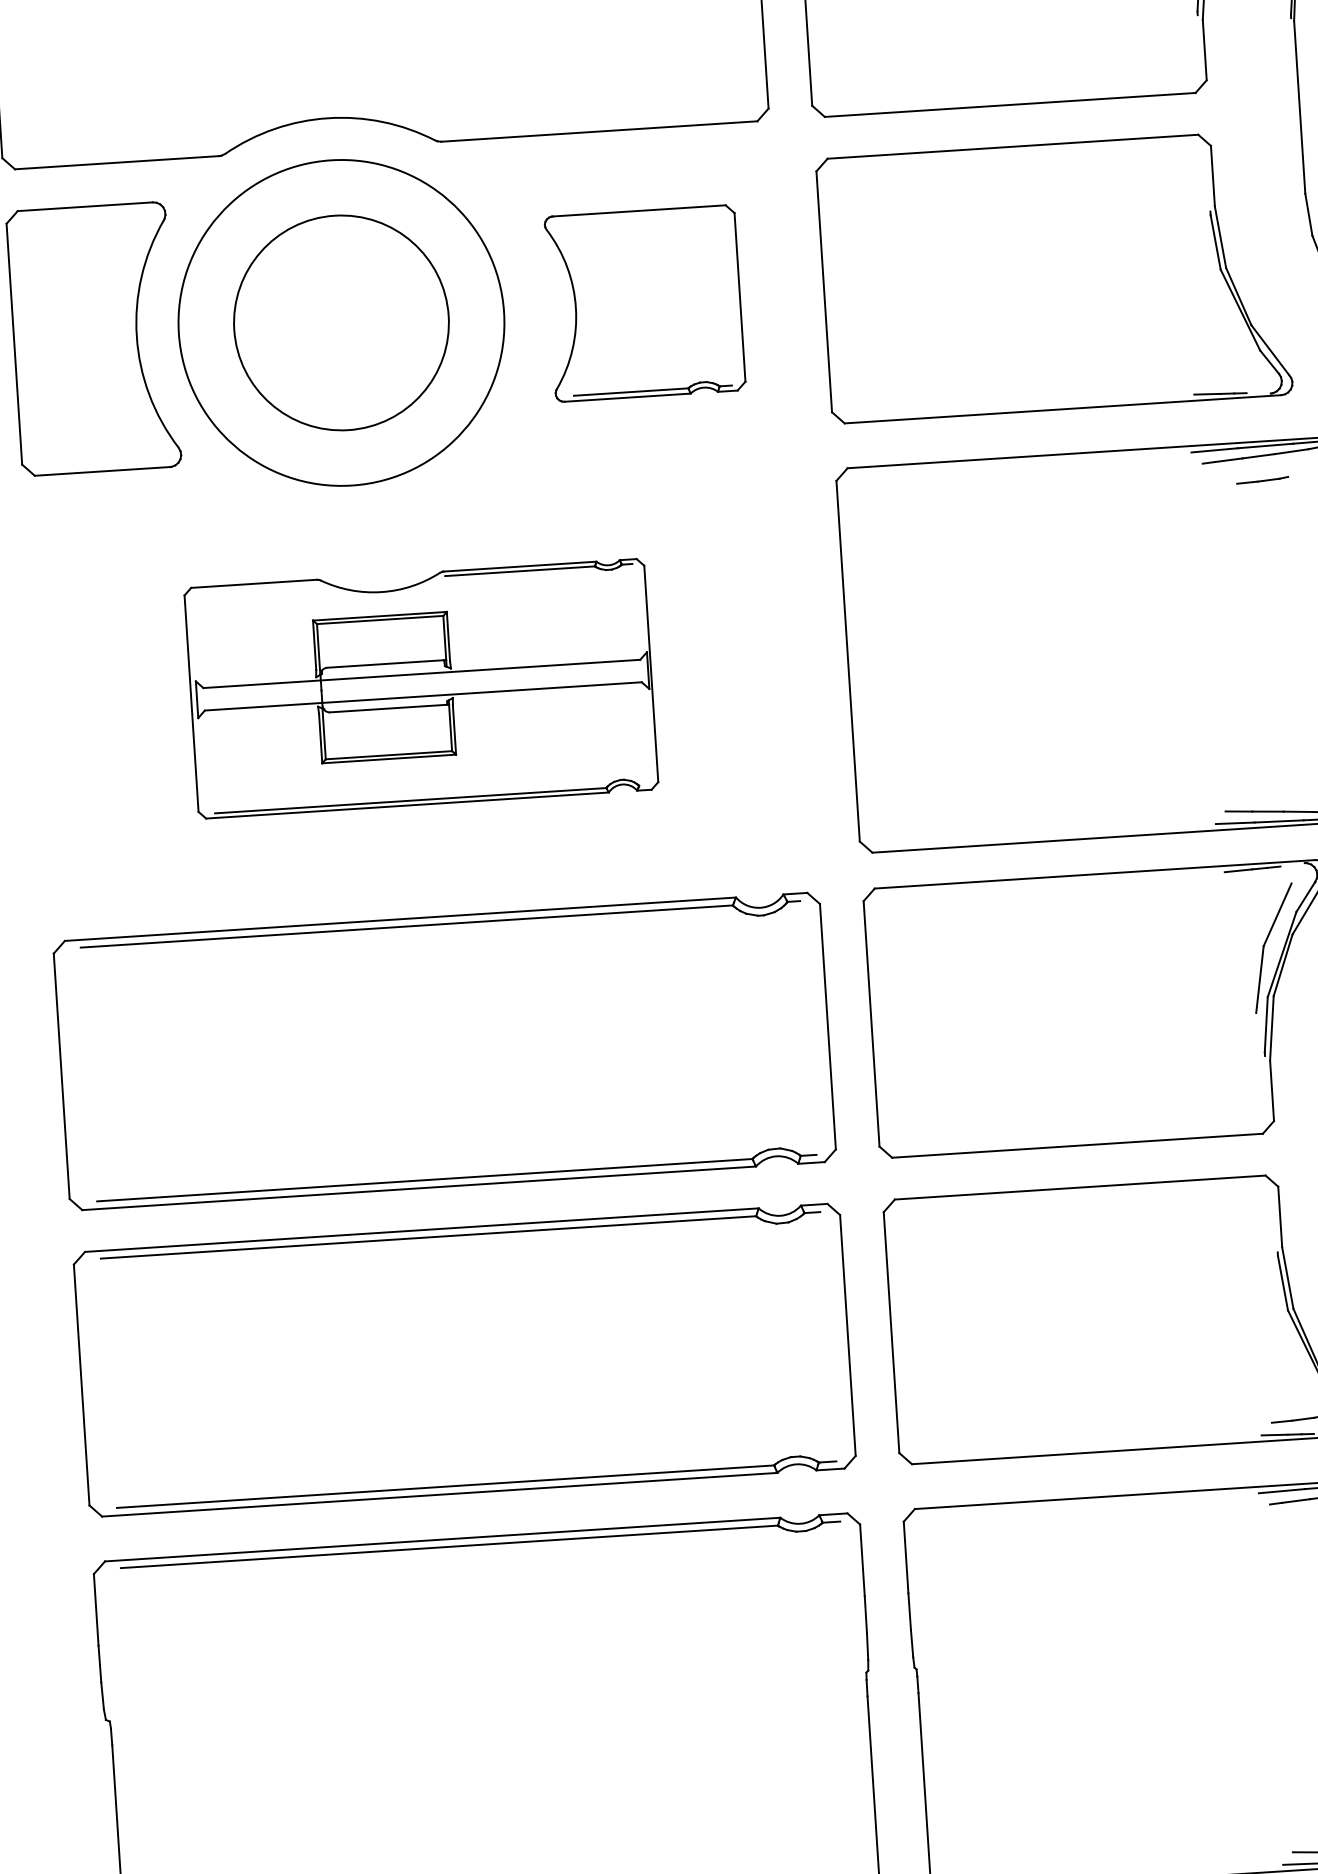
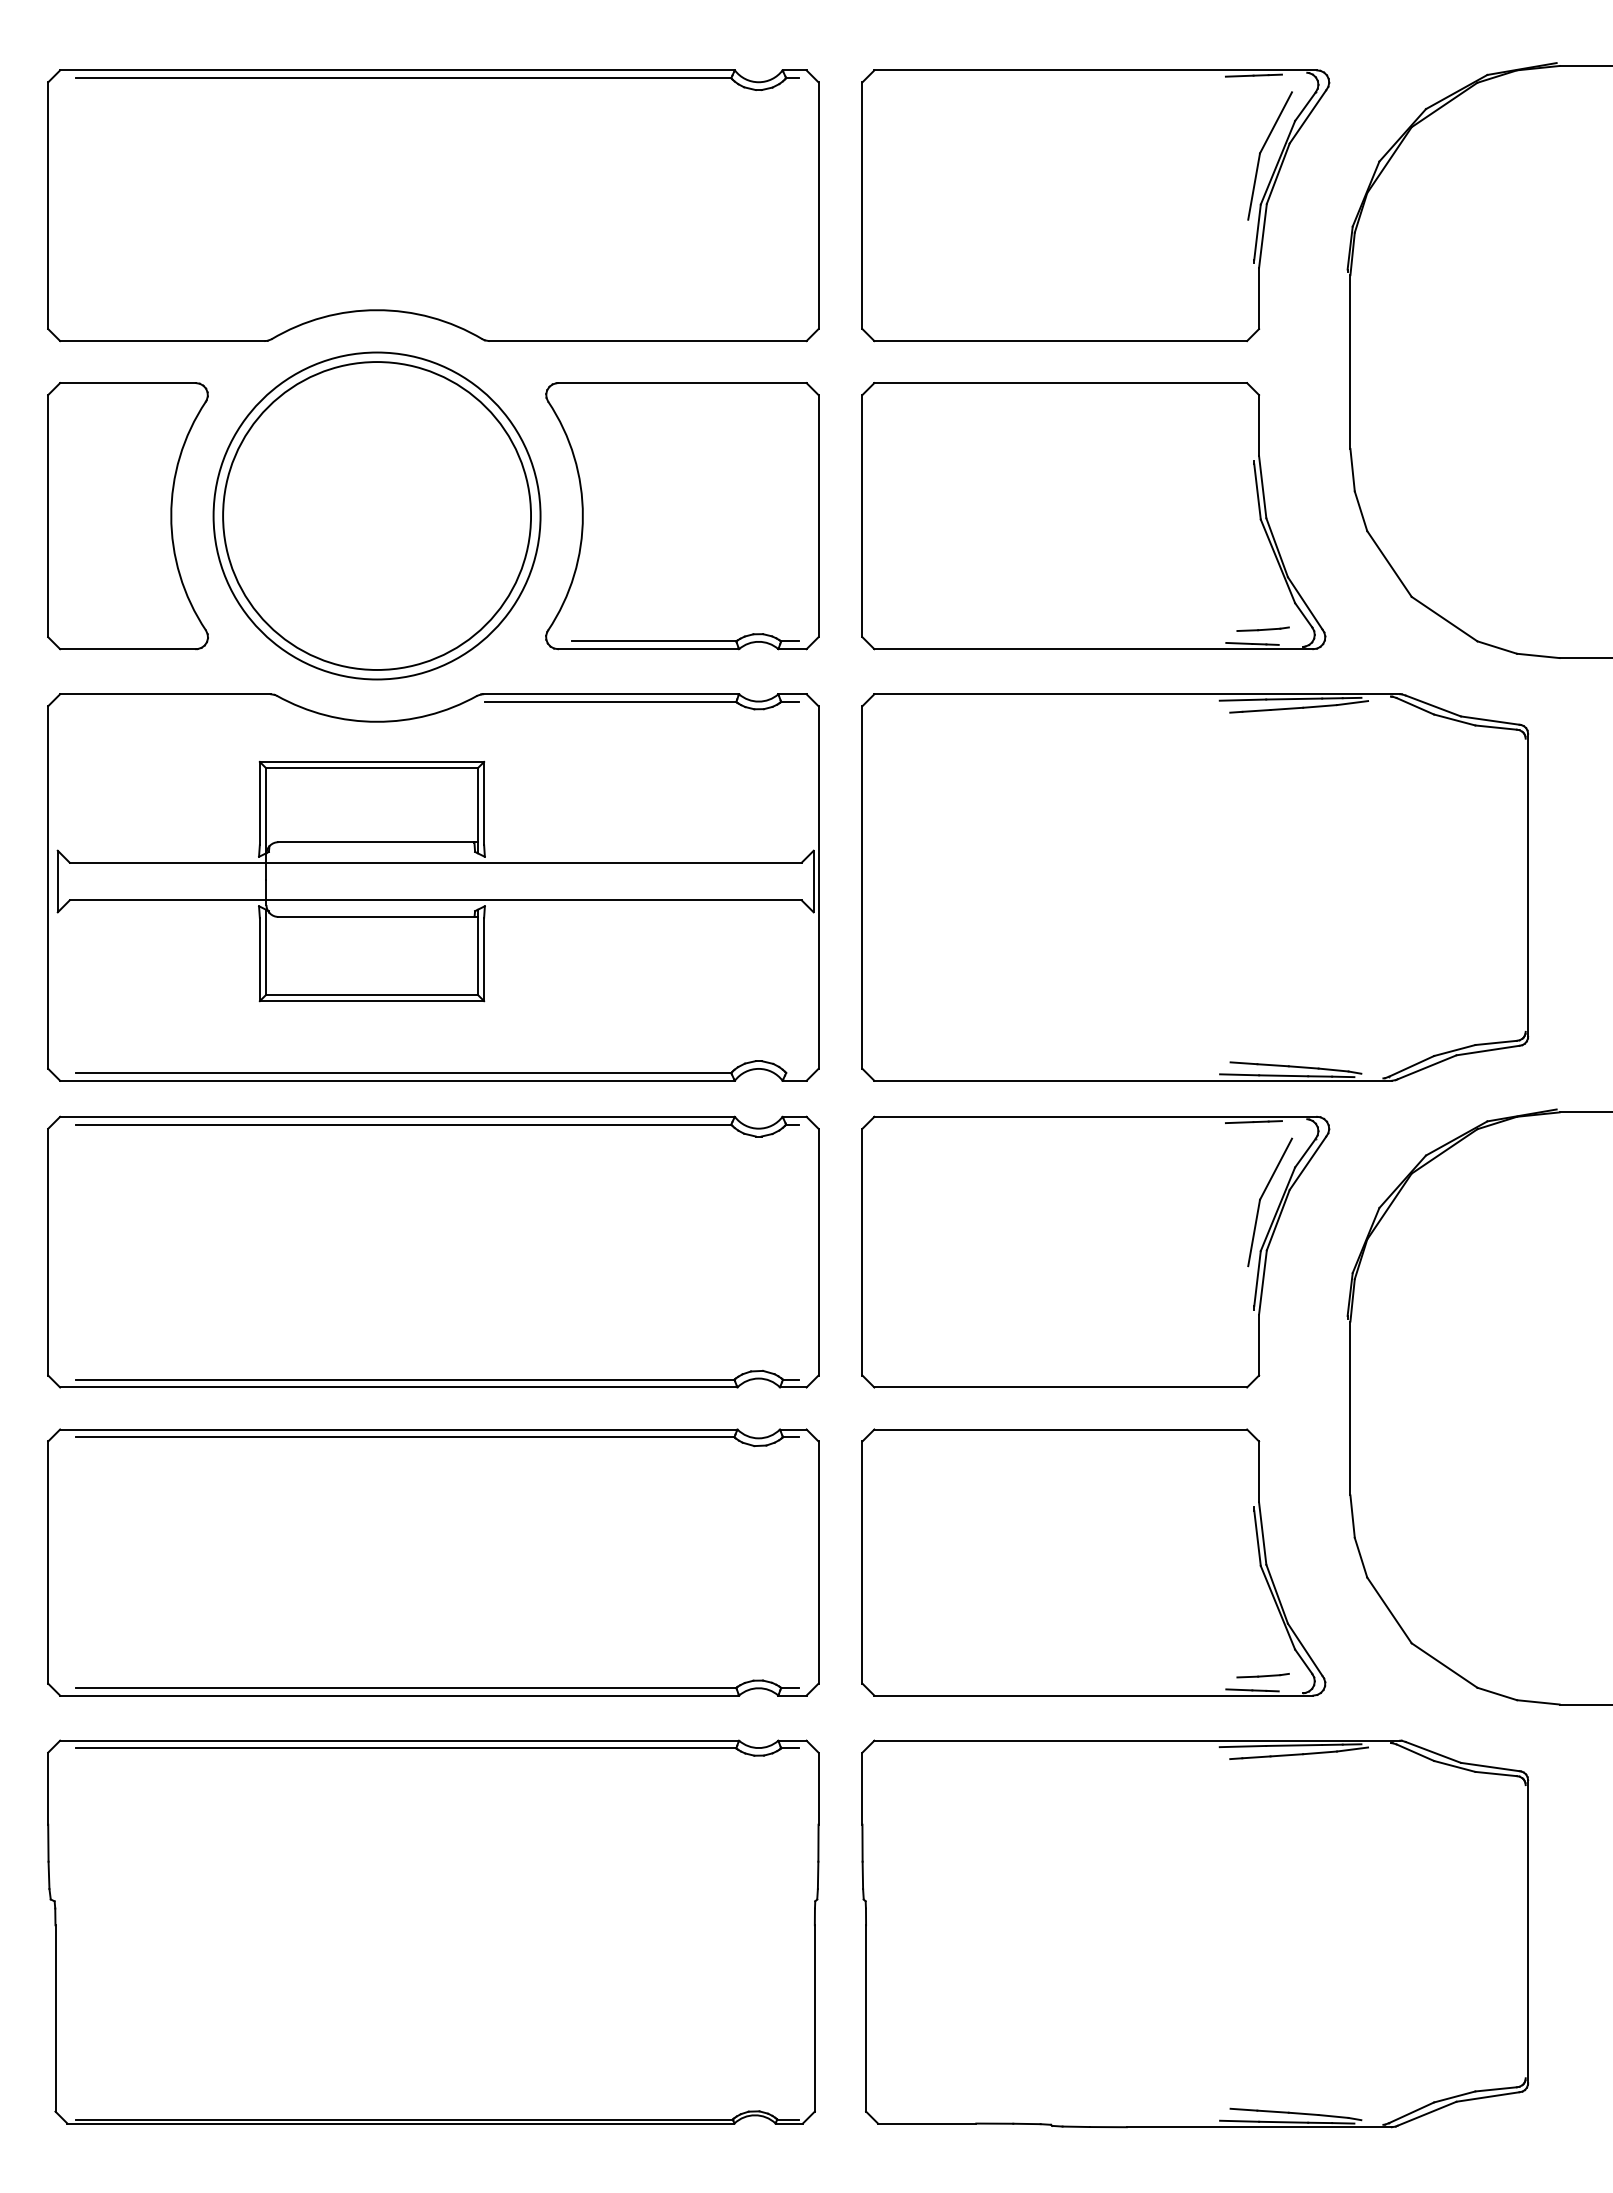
part: (645, 303) -> (682, 516), size x1.43
circle: (341, 322) -> (377, 515), size x1.43
line: (1261, 480) -> (1262, 629), moved
part: (421, 688) -> (433, 887), size x1.67

